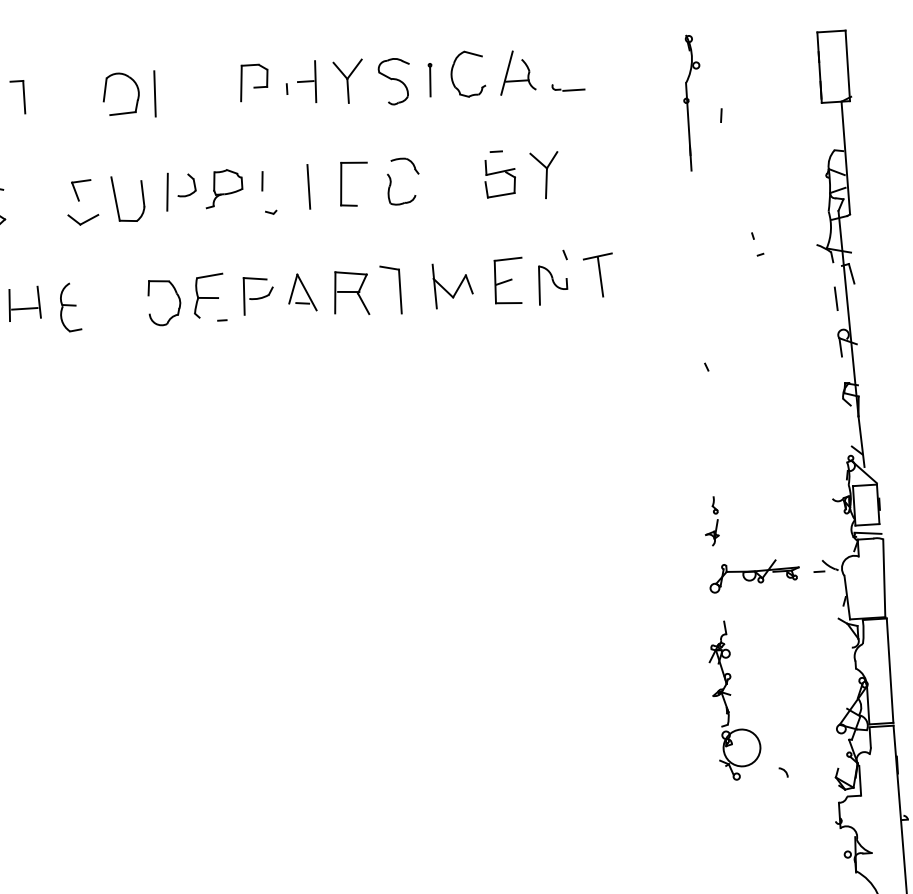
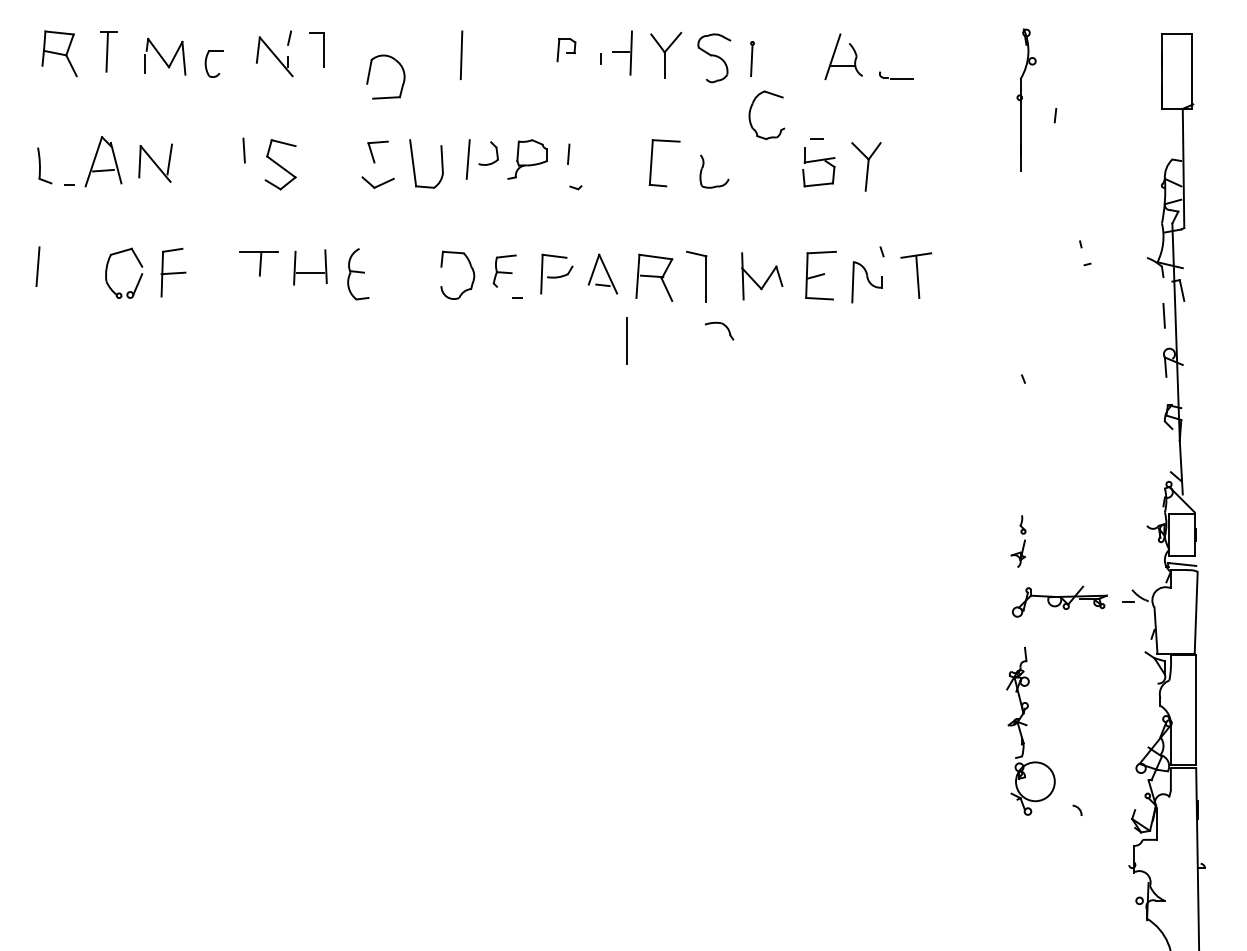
part: (453, 70) -> (751, 110), moved
part: (254, 82) -> (566, 49), size x0.6
part: (106, 90) -> (370, 72), moved
part: (406, 160) -> (721, 324), moved
line: (308, 186) -> (626, 340), moved
part: (208, 295) -> (504, 270), size x0.7

